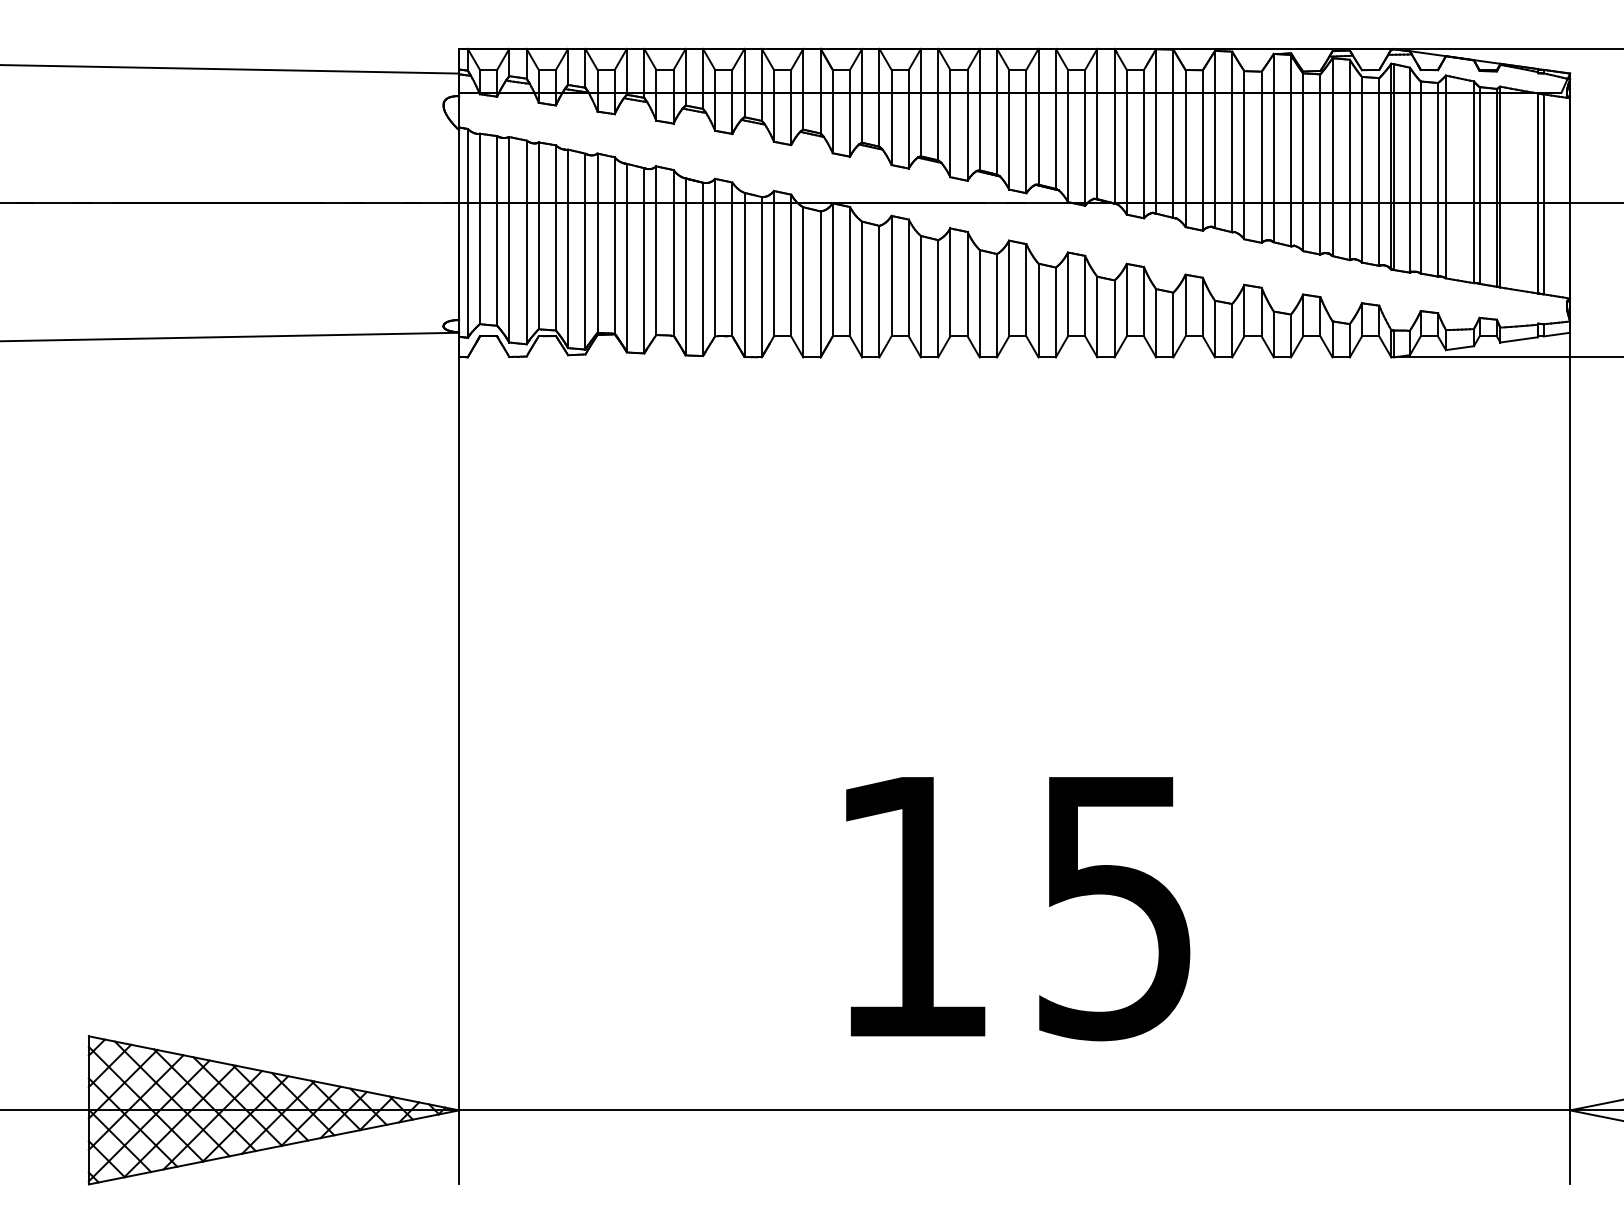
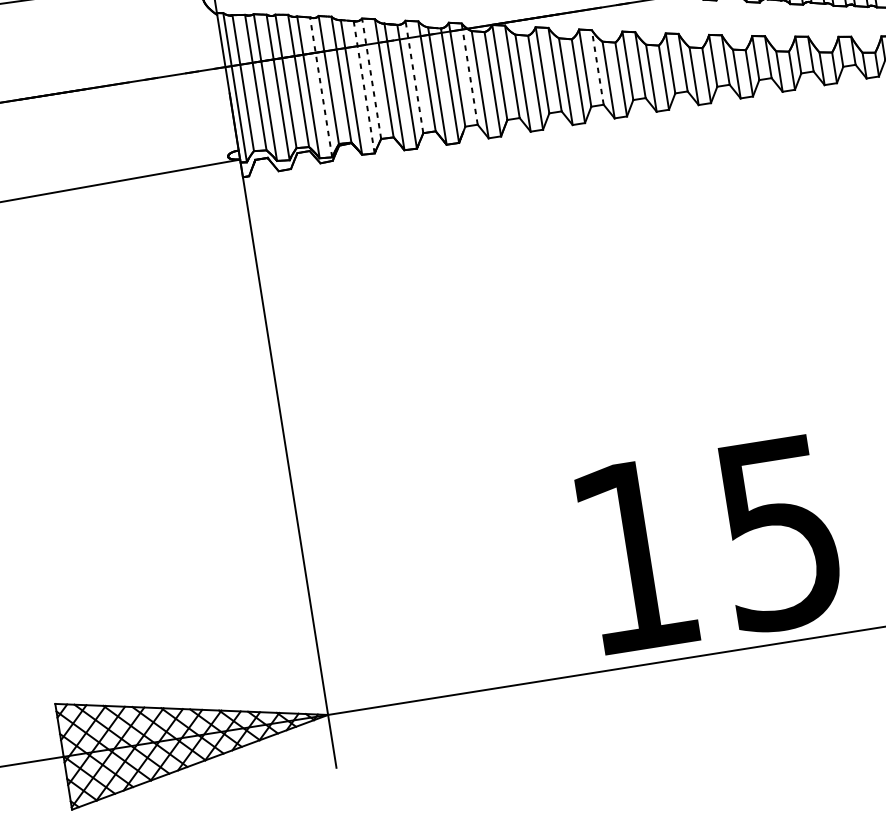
line: (656, 250) -> (371, 78), solid -> dashed
line: (585, 251) -> (321, 87), solid -> dashed
line: (715, 257) -> (414, 76), solid -> dashed
line: (644, 260) -> (364, 87), solid -> dashed
line: (791, 265) -> (469, 74), solid -> dashed
line: (967, 283) -> (597, 66), solid -> dashed
text: (1018, 909) -> (710, 546), moved

